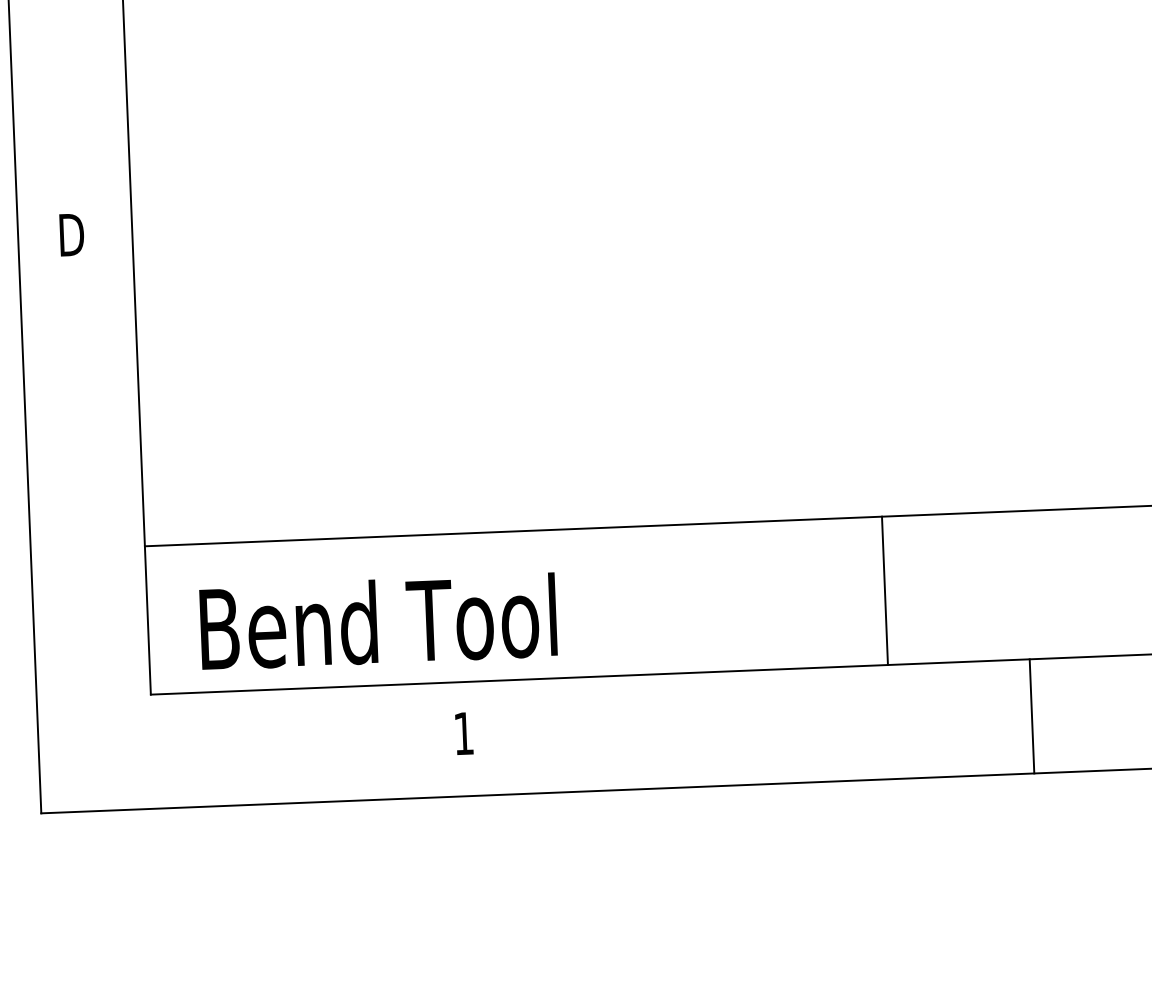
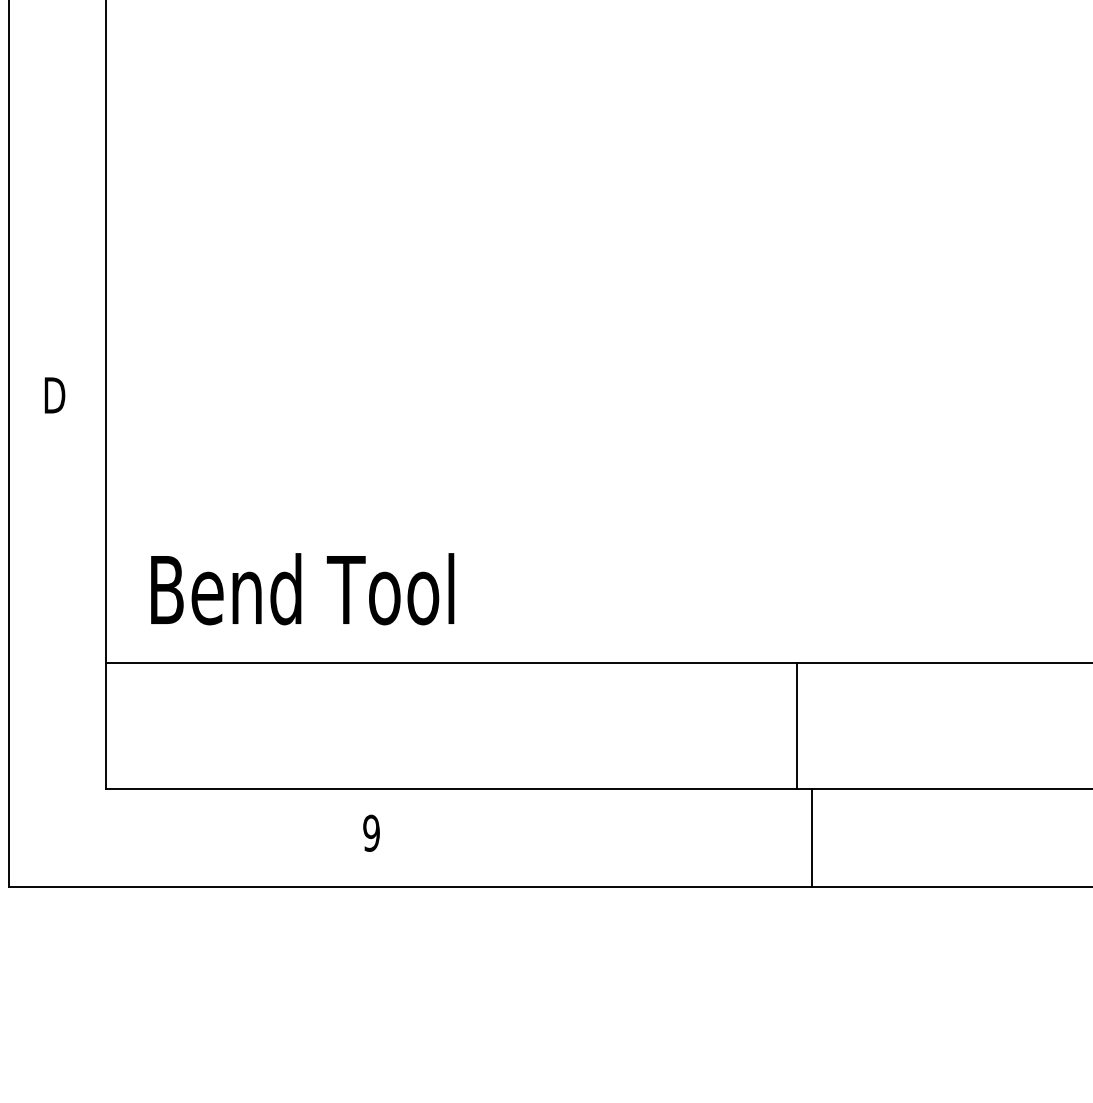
line: (884, 590) -> (796, 725), moved
text: (378, 622) -> (302, 589), moved
line: (1031, 715) -> (811, 837), moved
text: (463, 732) -> (371, 832), 1 -> 9

